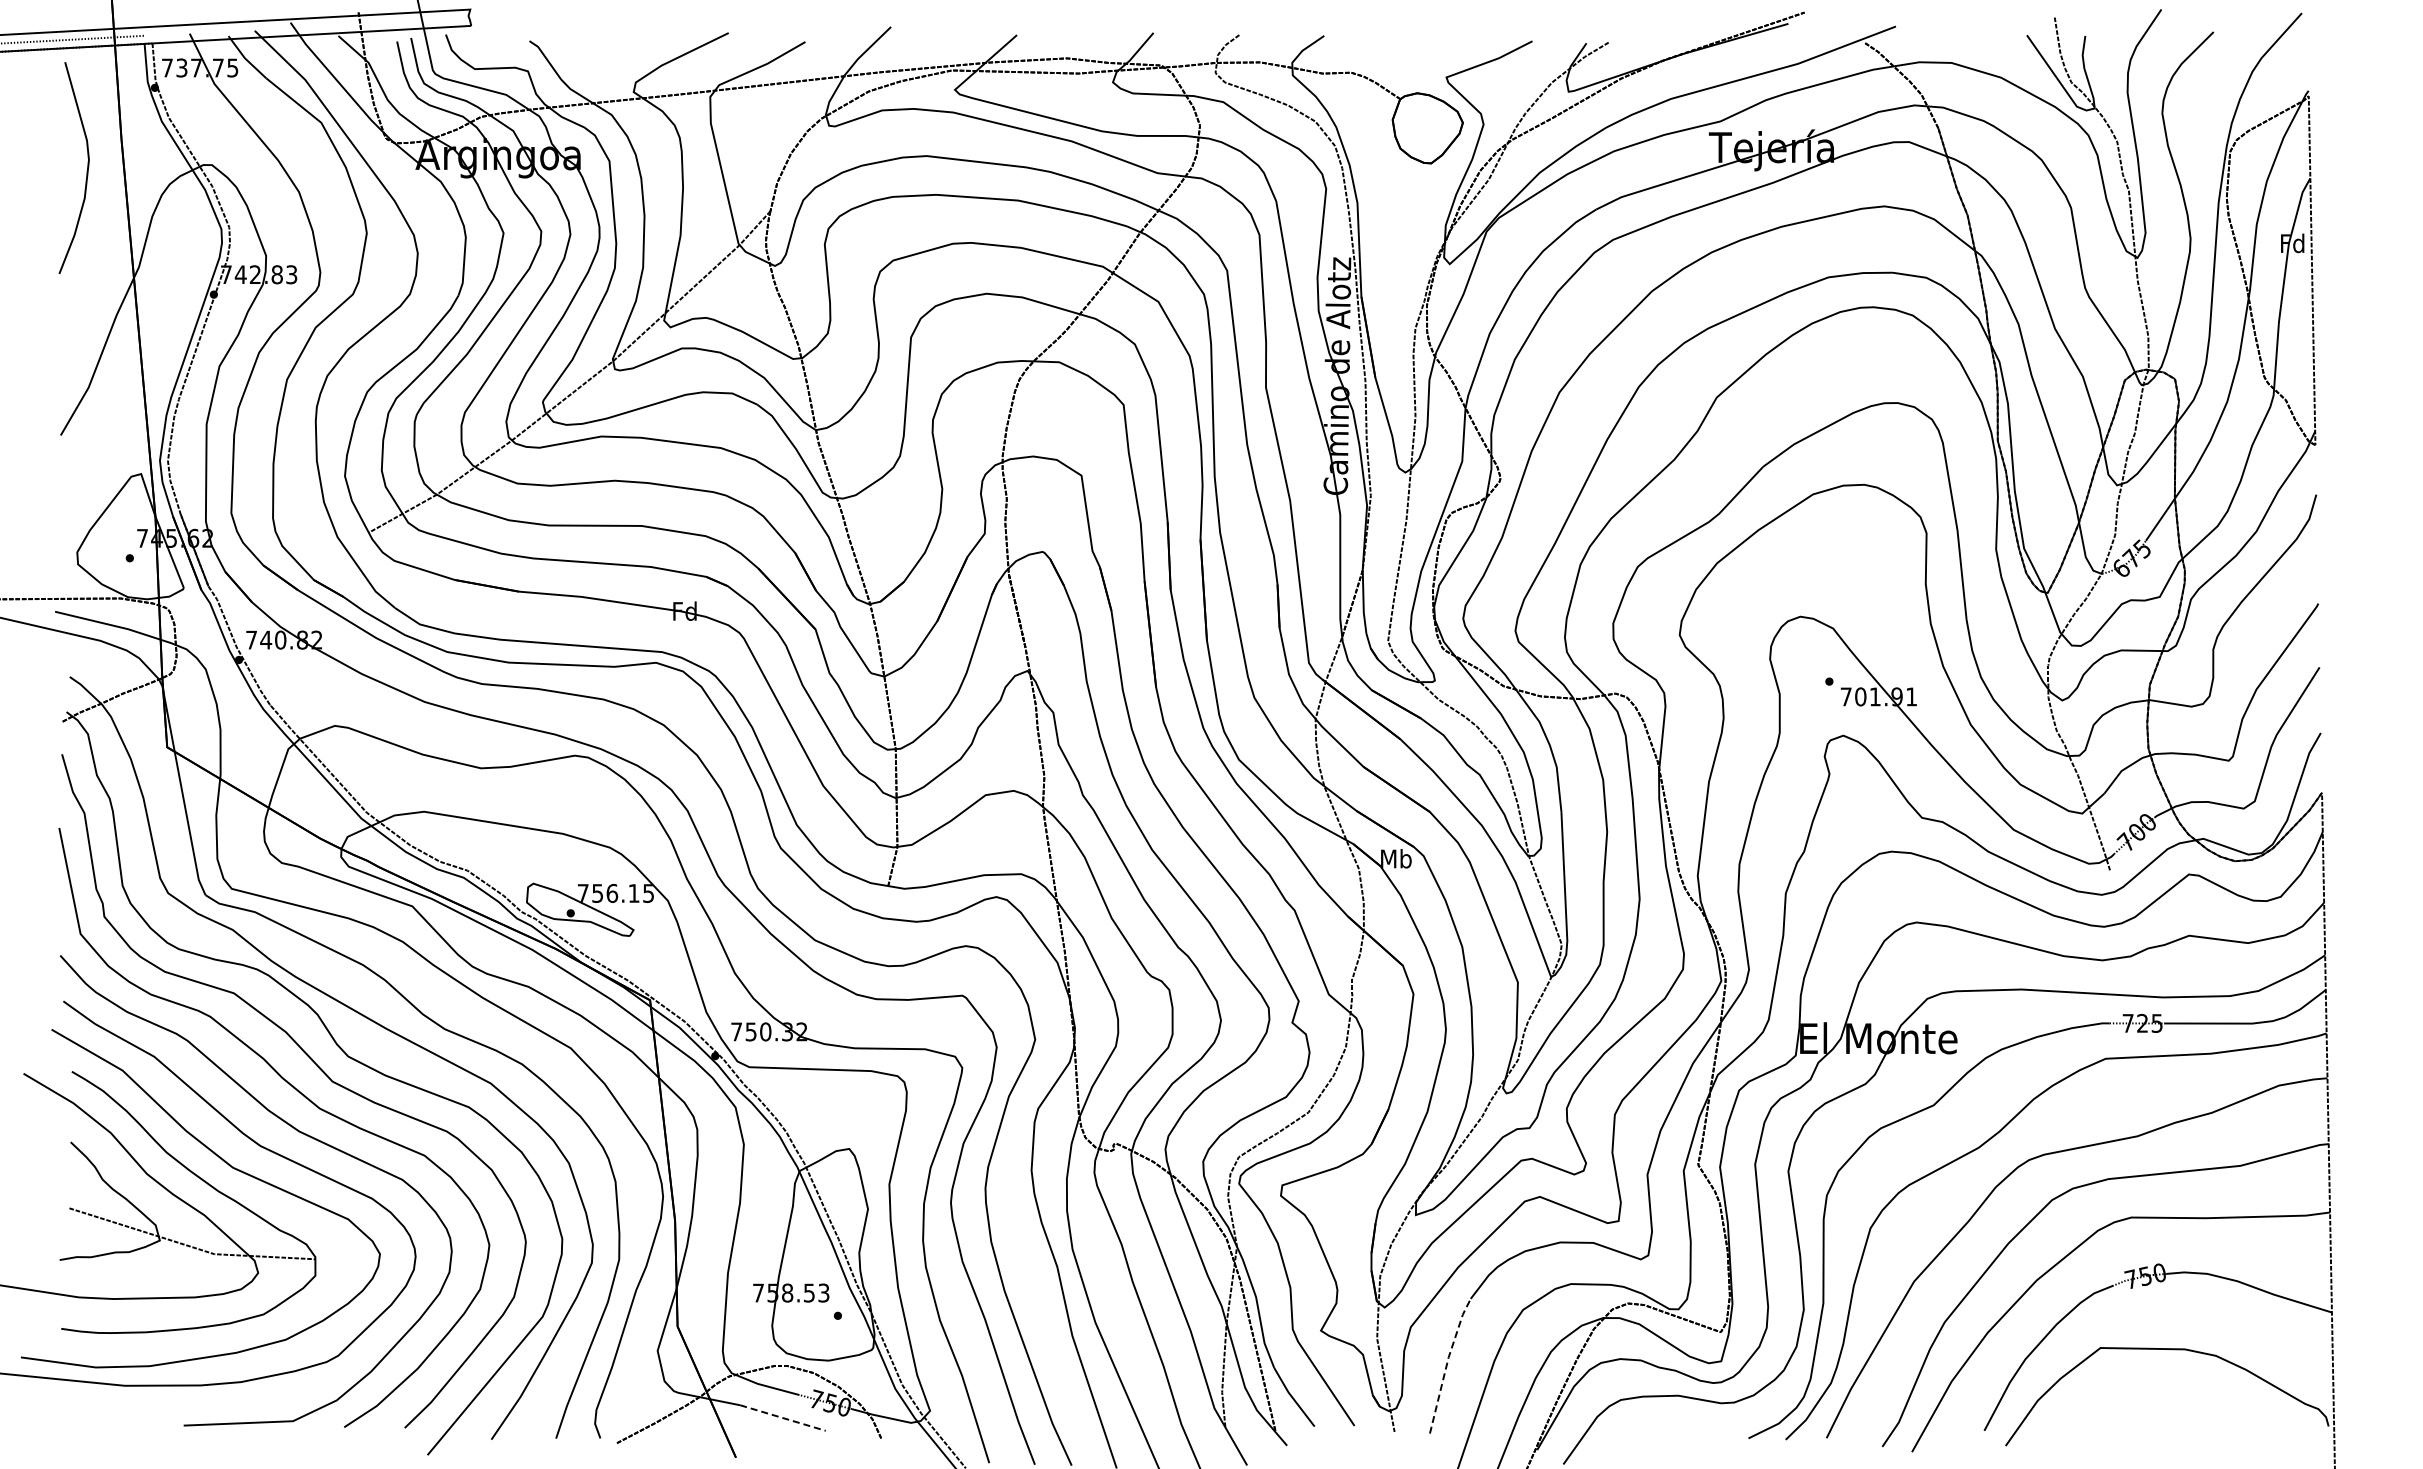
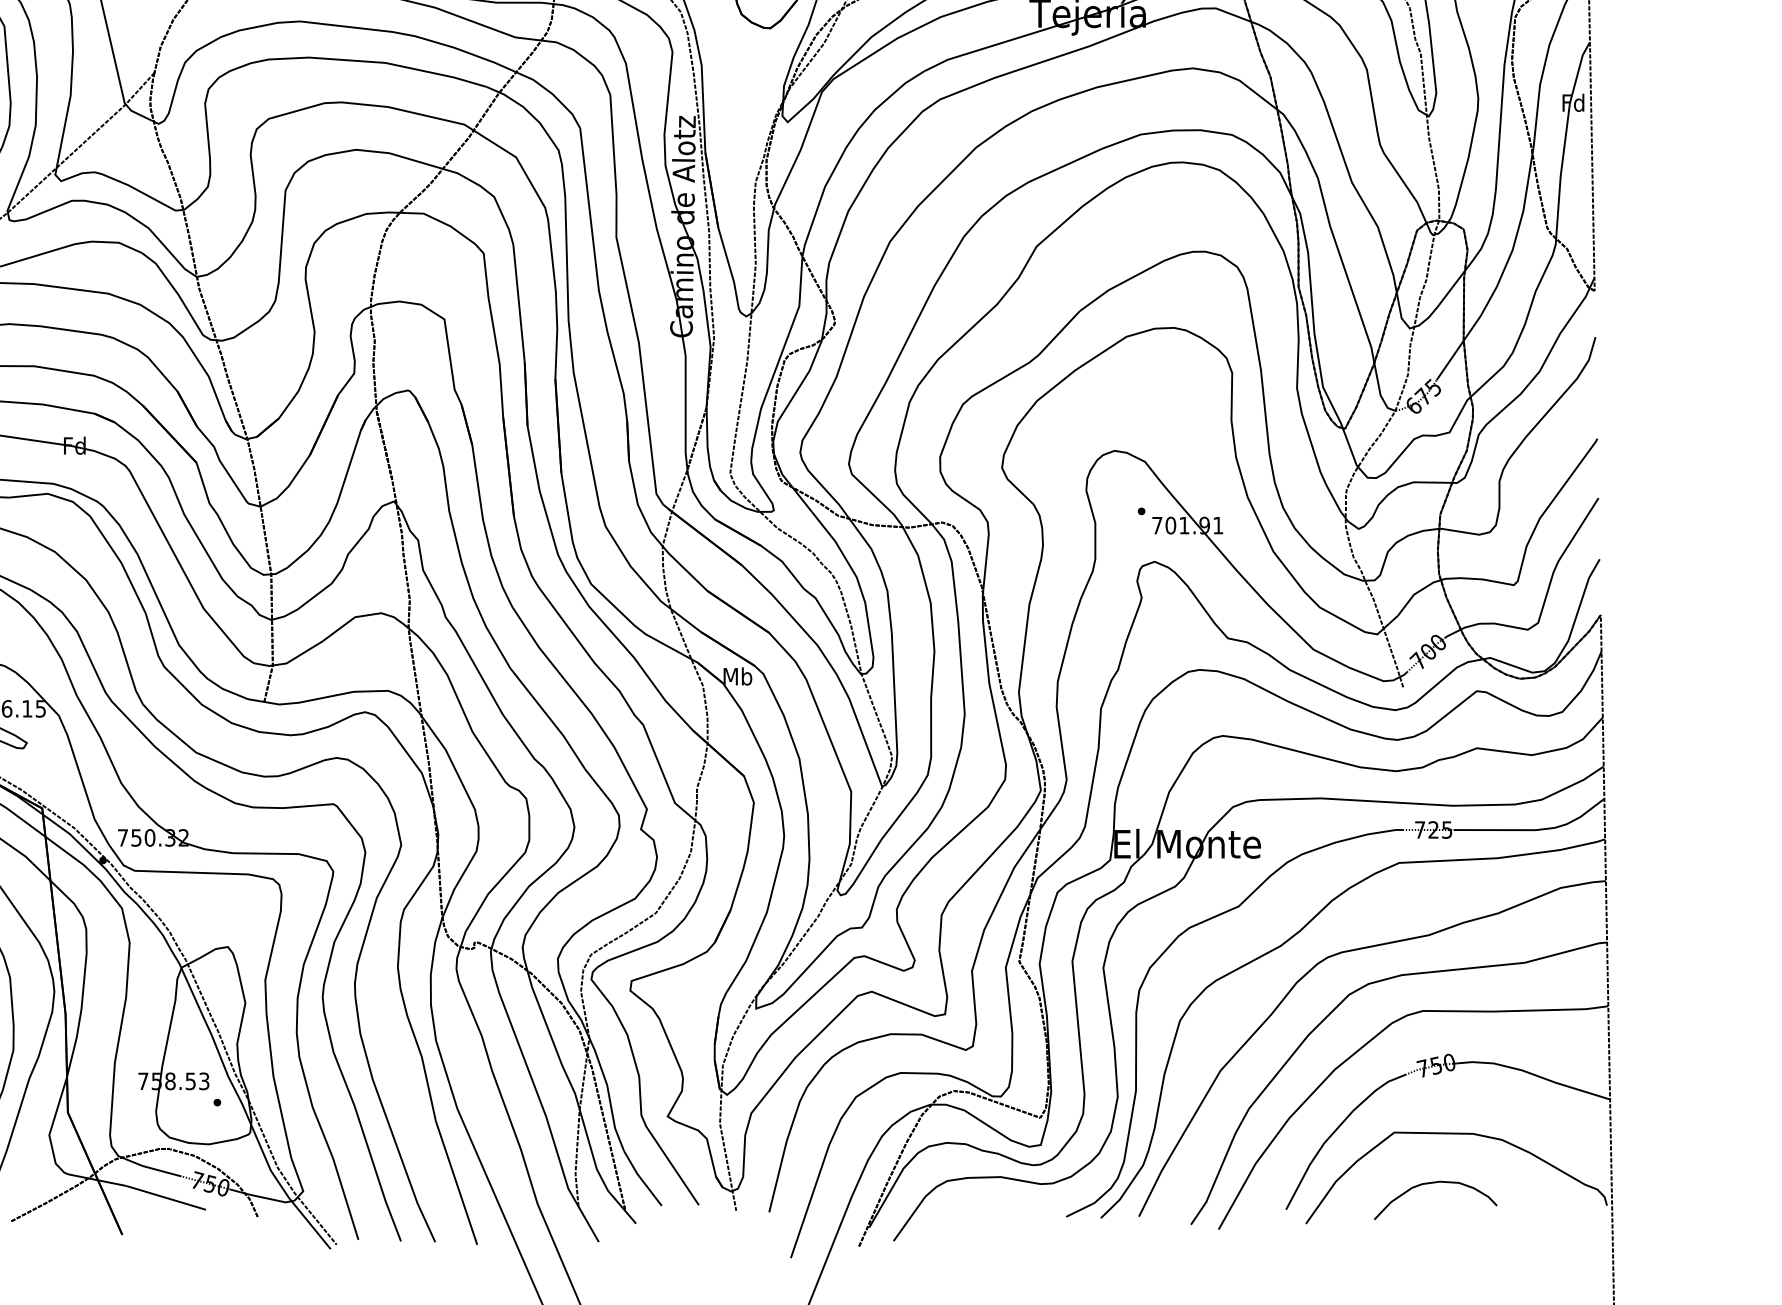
line: (1447, 1364) -> (785, 1147), dashed -> solid
curve: (2144, 1402) -> (1435, 1183), added
line: (782, 1418) -> (165, 1198), dashed -> solid

